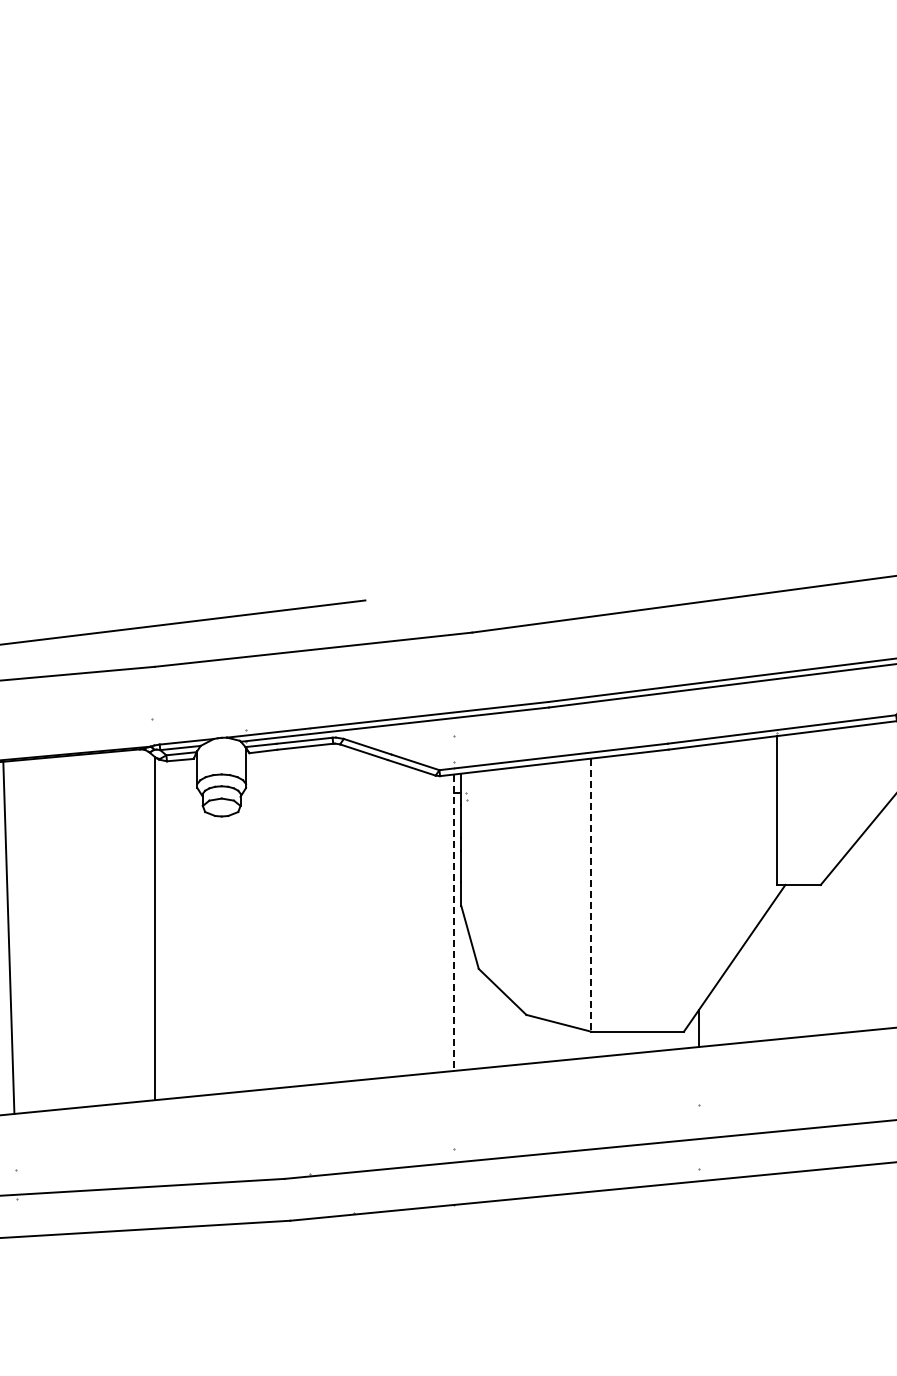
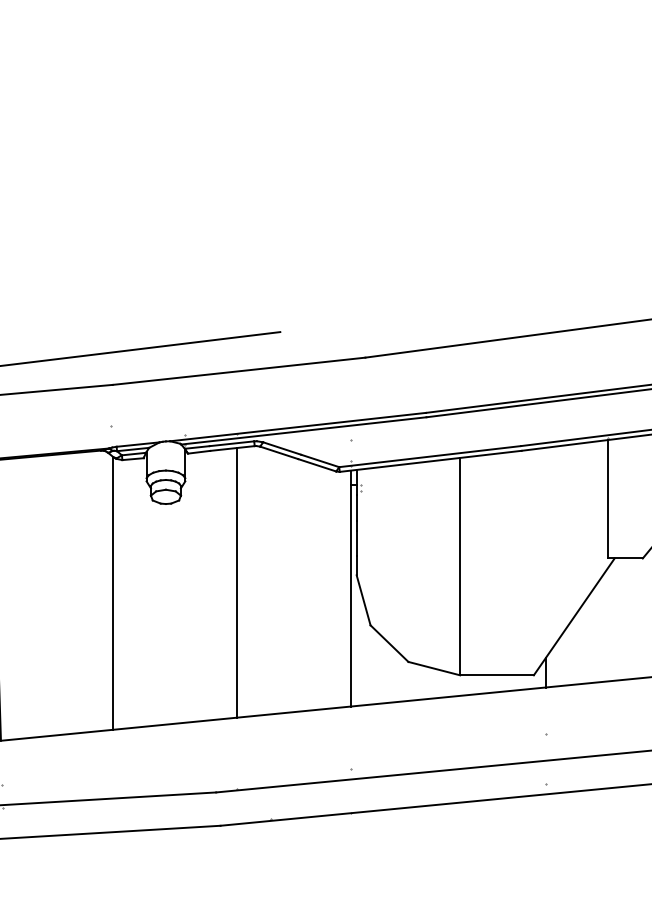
line: (591, 895) -> (460, 566), dashed -> solid
line: (310, 915) -> (236, 582), added
line: (453, 923) -> (350, 589), dashed -> solid

